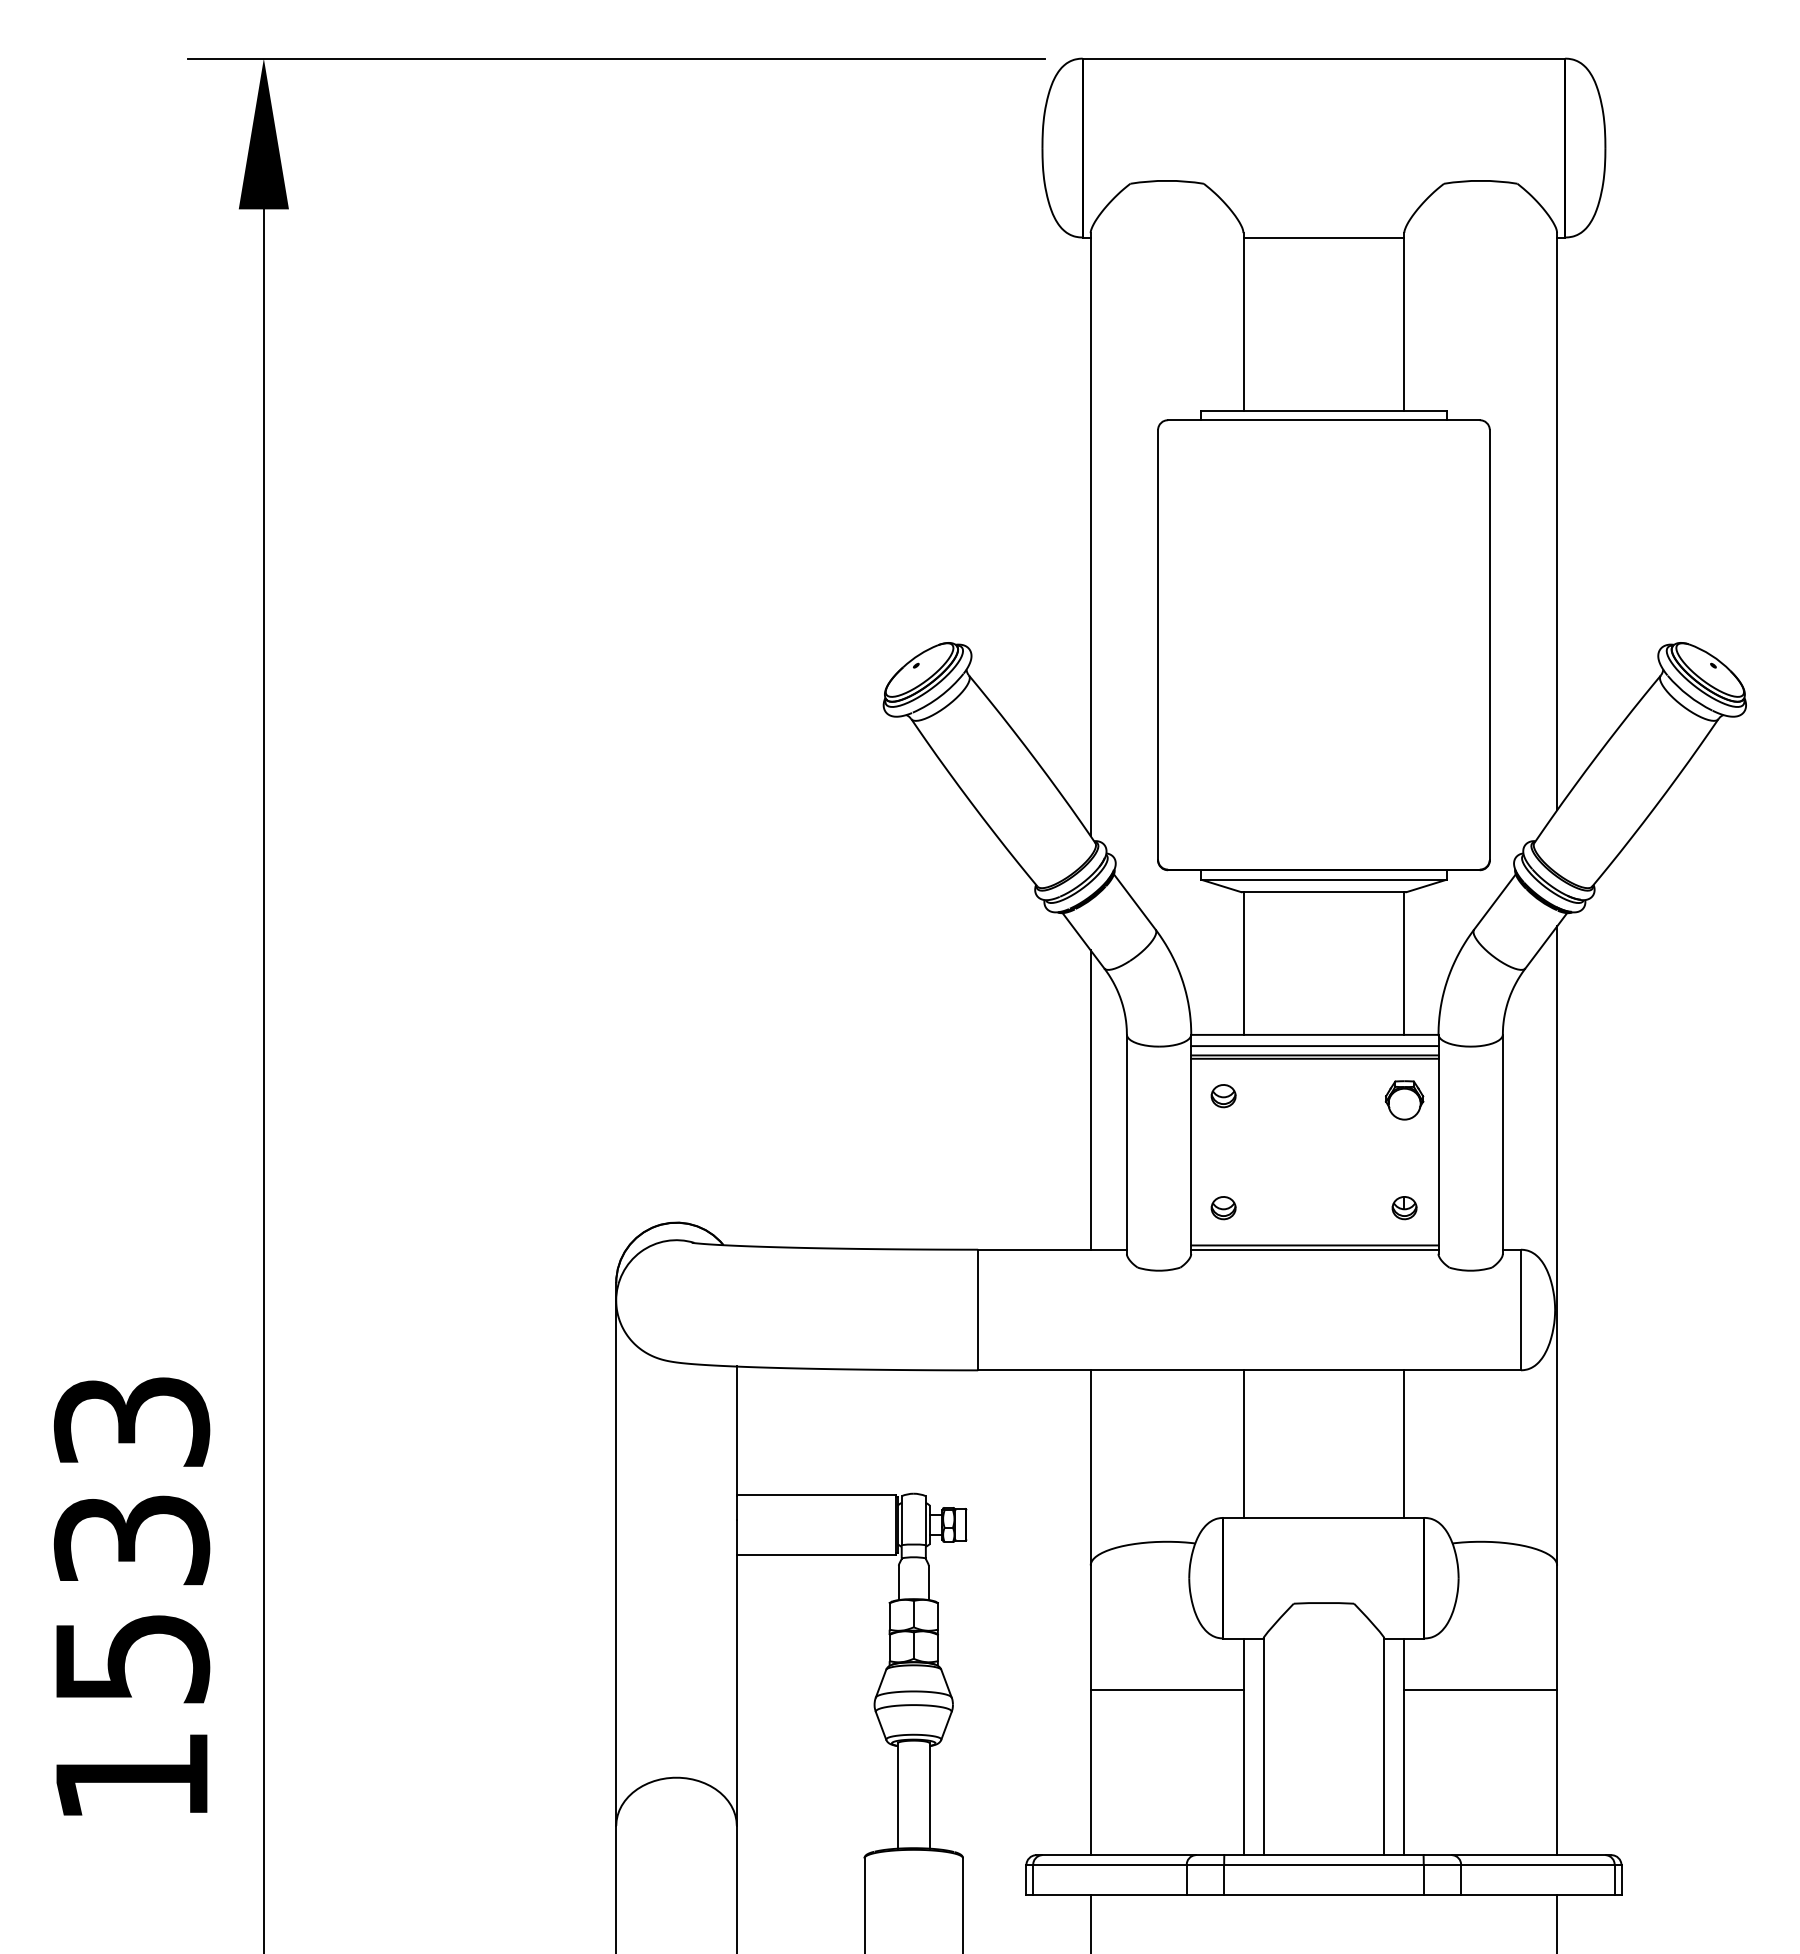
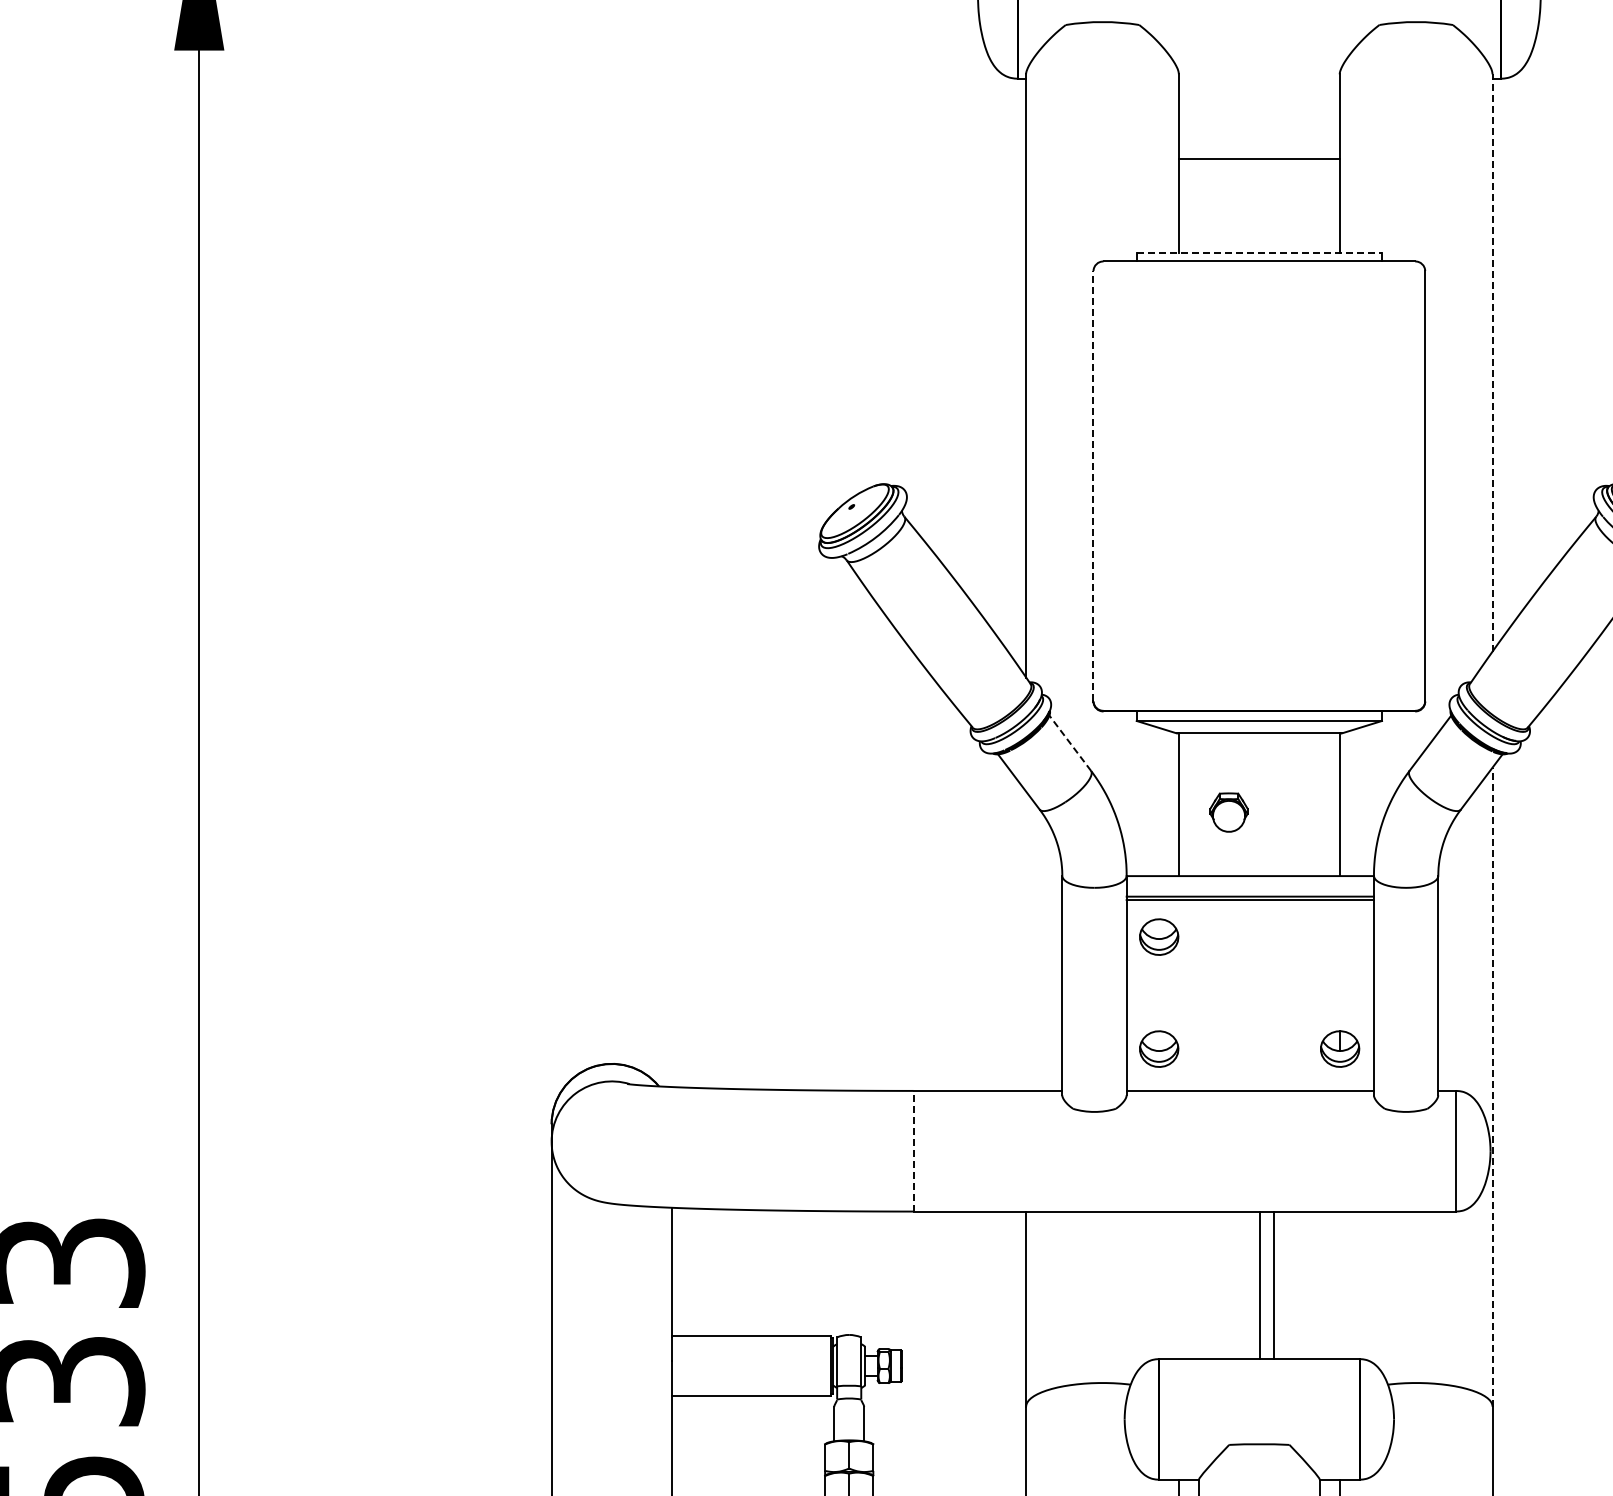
line: (1323, 237) -> (1258, 158), moved
line: (1323, 411) -> (1258, 252), solid -> dashed
line: (1557, 521) -> (1492, 362), solid -> dashed
line: (1158, 644) -> (1093, 485), solid -> dashed
line: (1134, 902) -> (1069, 743), solid -> dashed
line: (1314, 1046) -> (1249, 887), removed
part: (1223, 1096) -> (1158, 937), size x1.6
line: (1090, 1099) -> (1025, 940), removed
part: (1404, 1100) -> (1228, 812), moved
part: (1223, 1208) -> (1158, 1049), size x1.6
part: (1404, 1208) -> (1339, 1049), size x1.6
line: (1314, 1245) -> (1249, 1086), removed
line: (1557, 1245) -> (1492, 1086), solid -> dashed
line: (978, 1309) -> (913, 1150), solid -> dashed
line: (1243, 1443) -> (1259, 1284), moved
line: (1404, 1443) -> (1273, 1284), moved

